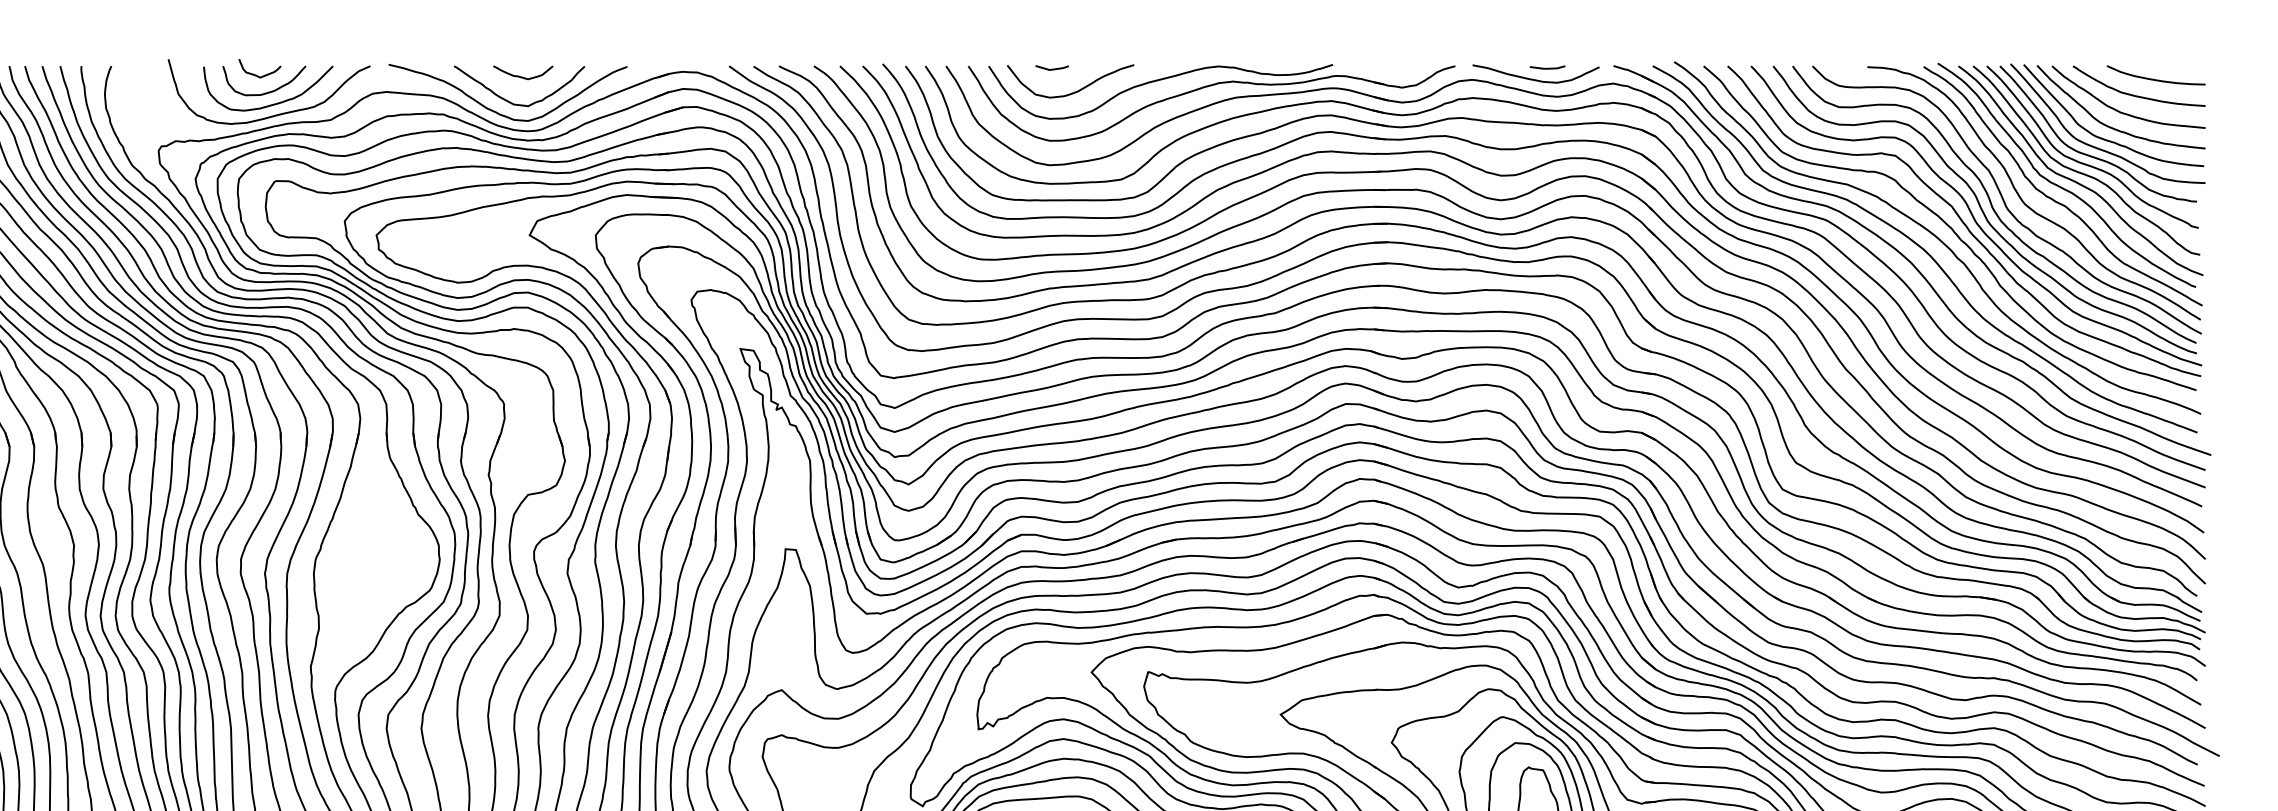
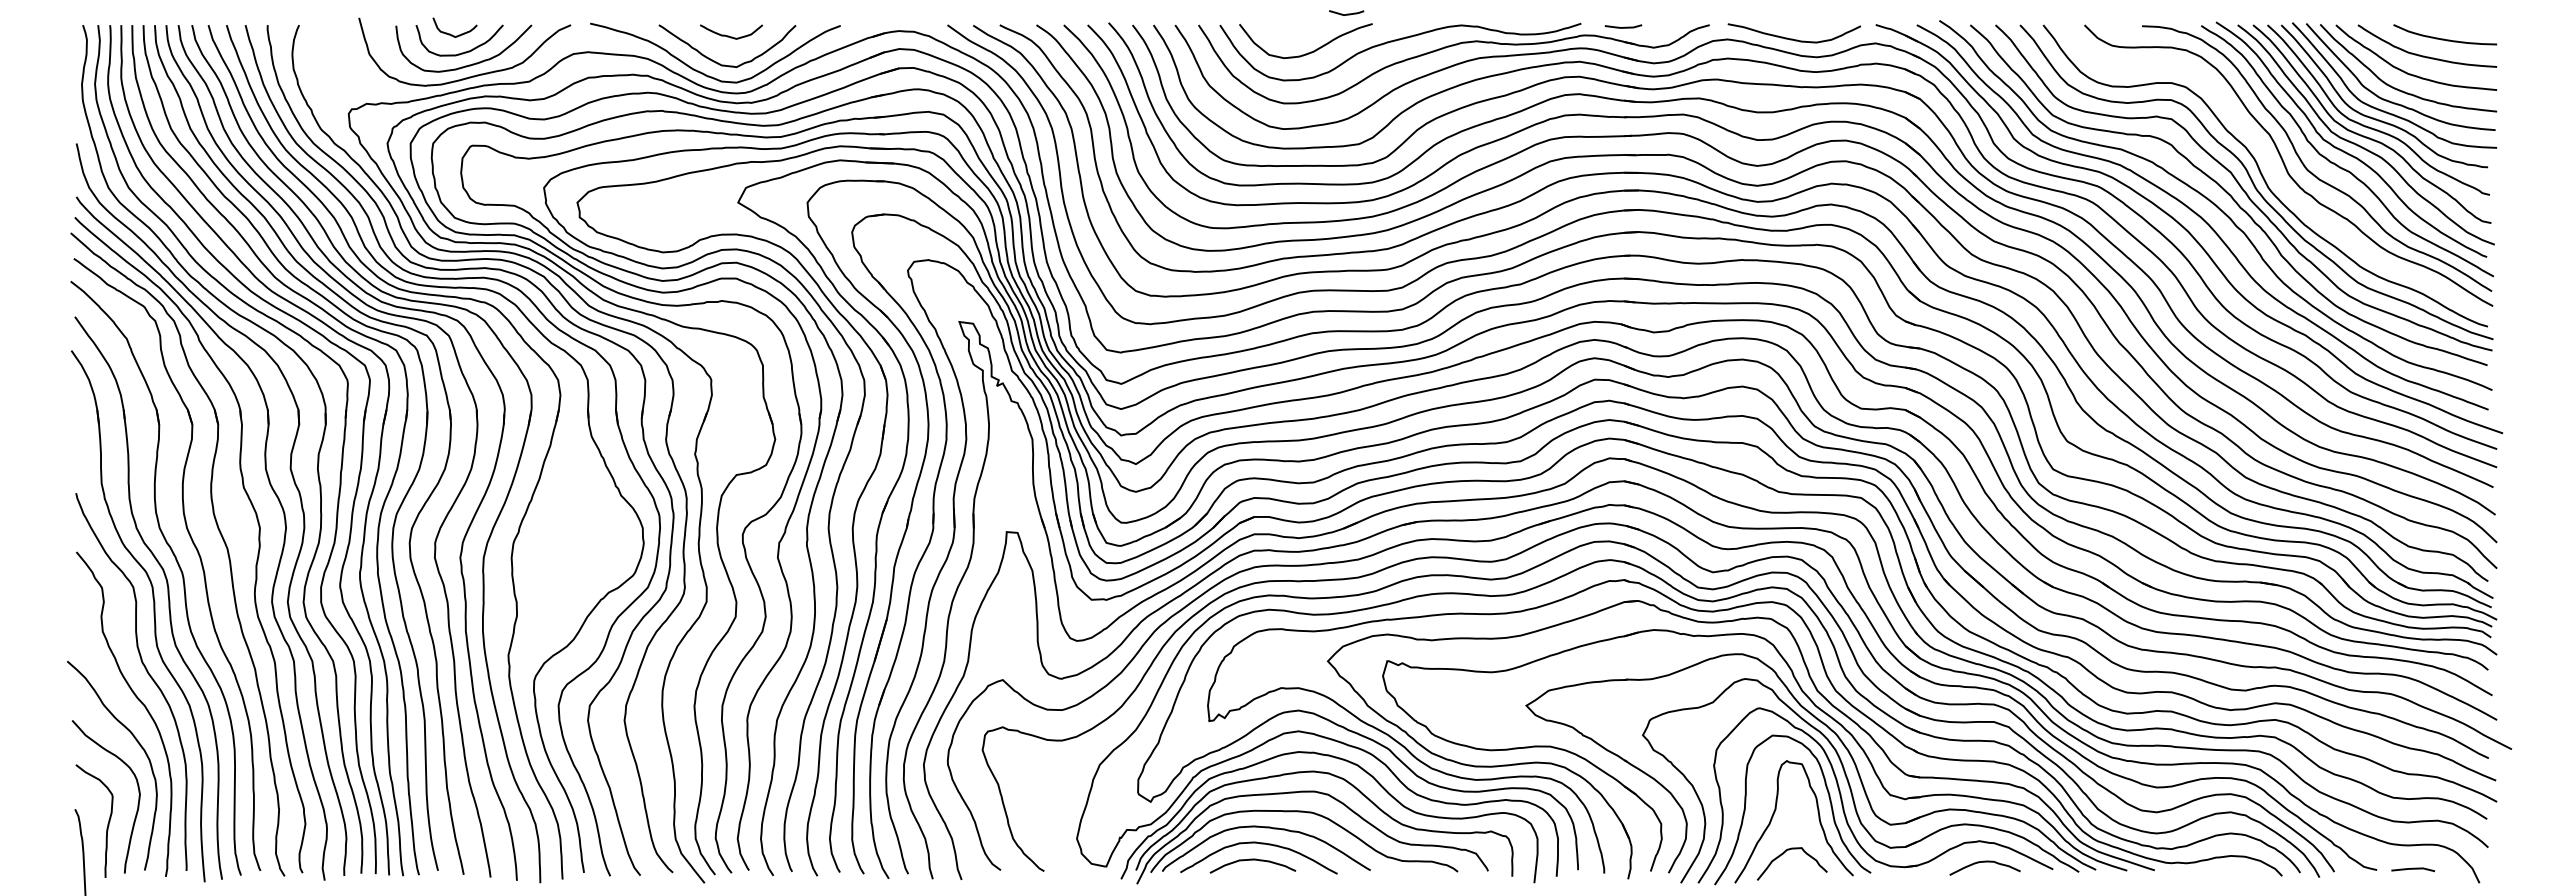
line: (1548, 67) -> (1624, 26), moved
line: (1052, 68) -> (1346, 13), moved
curve: (1992, 204) -> (2273, 170), removed

